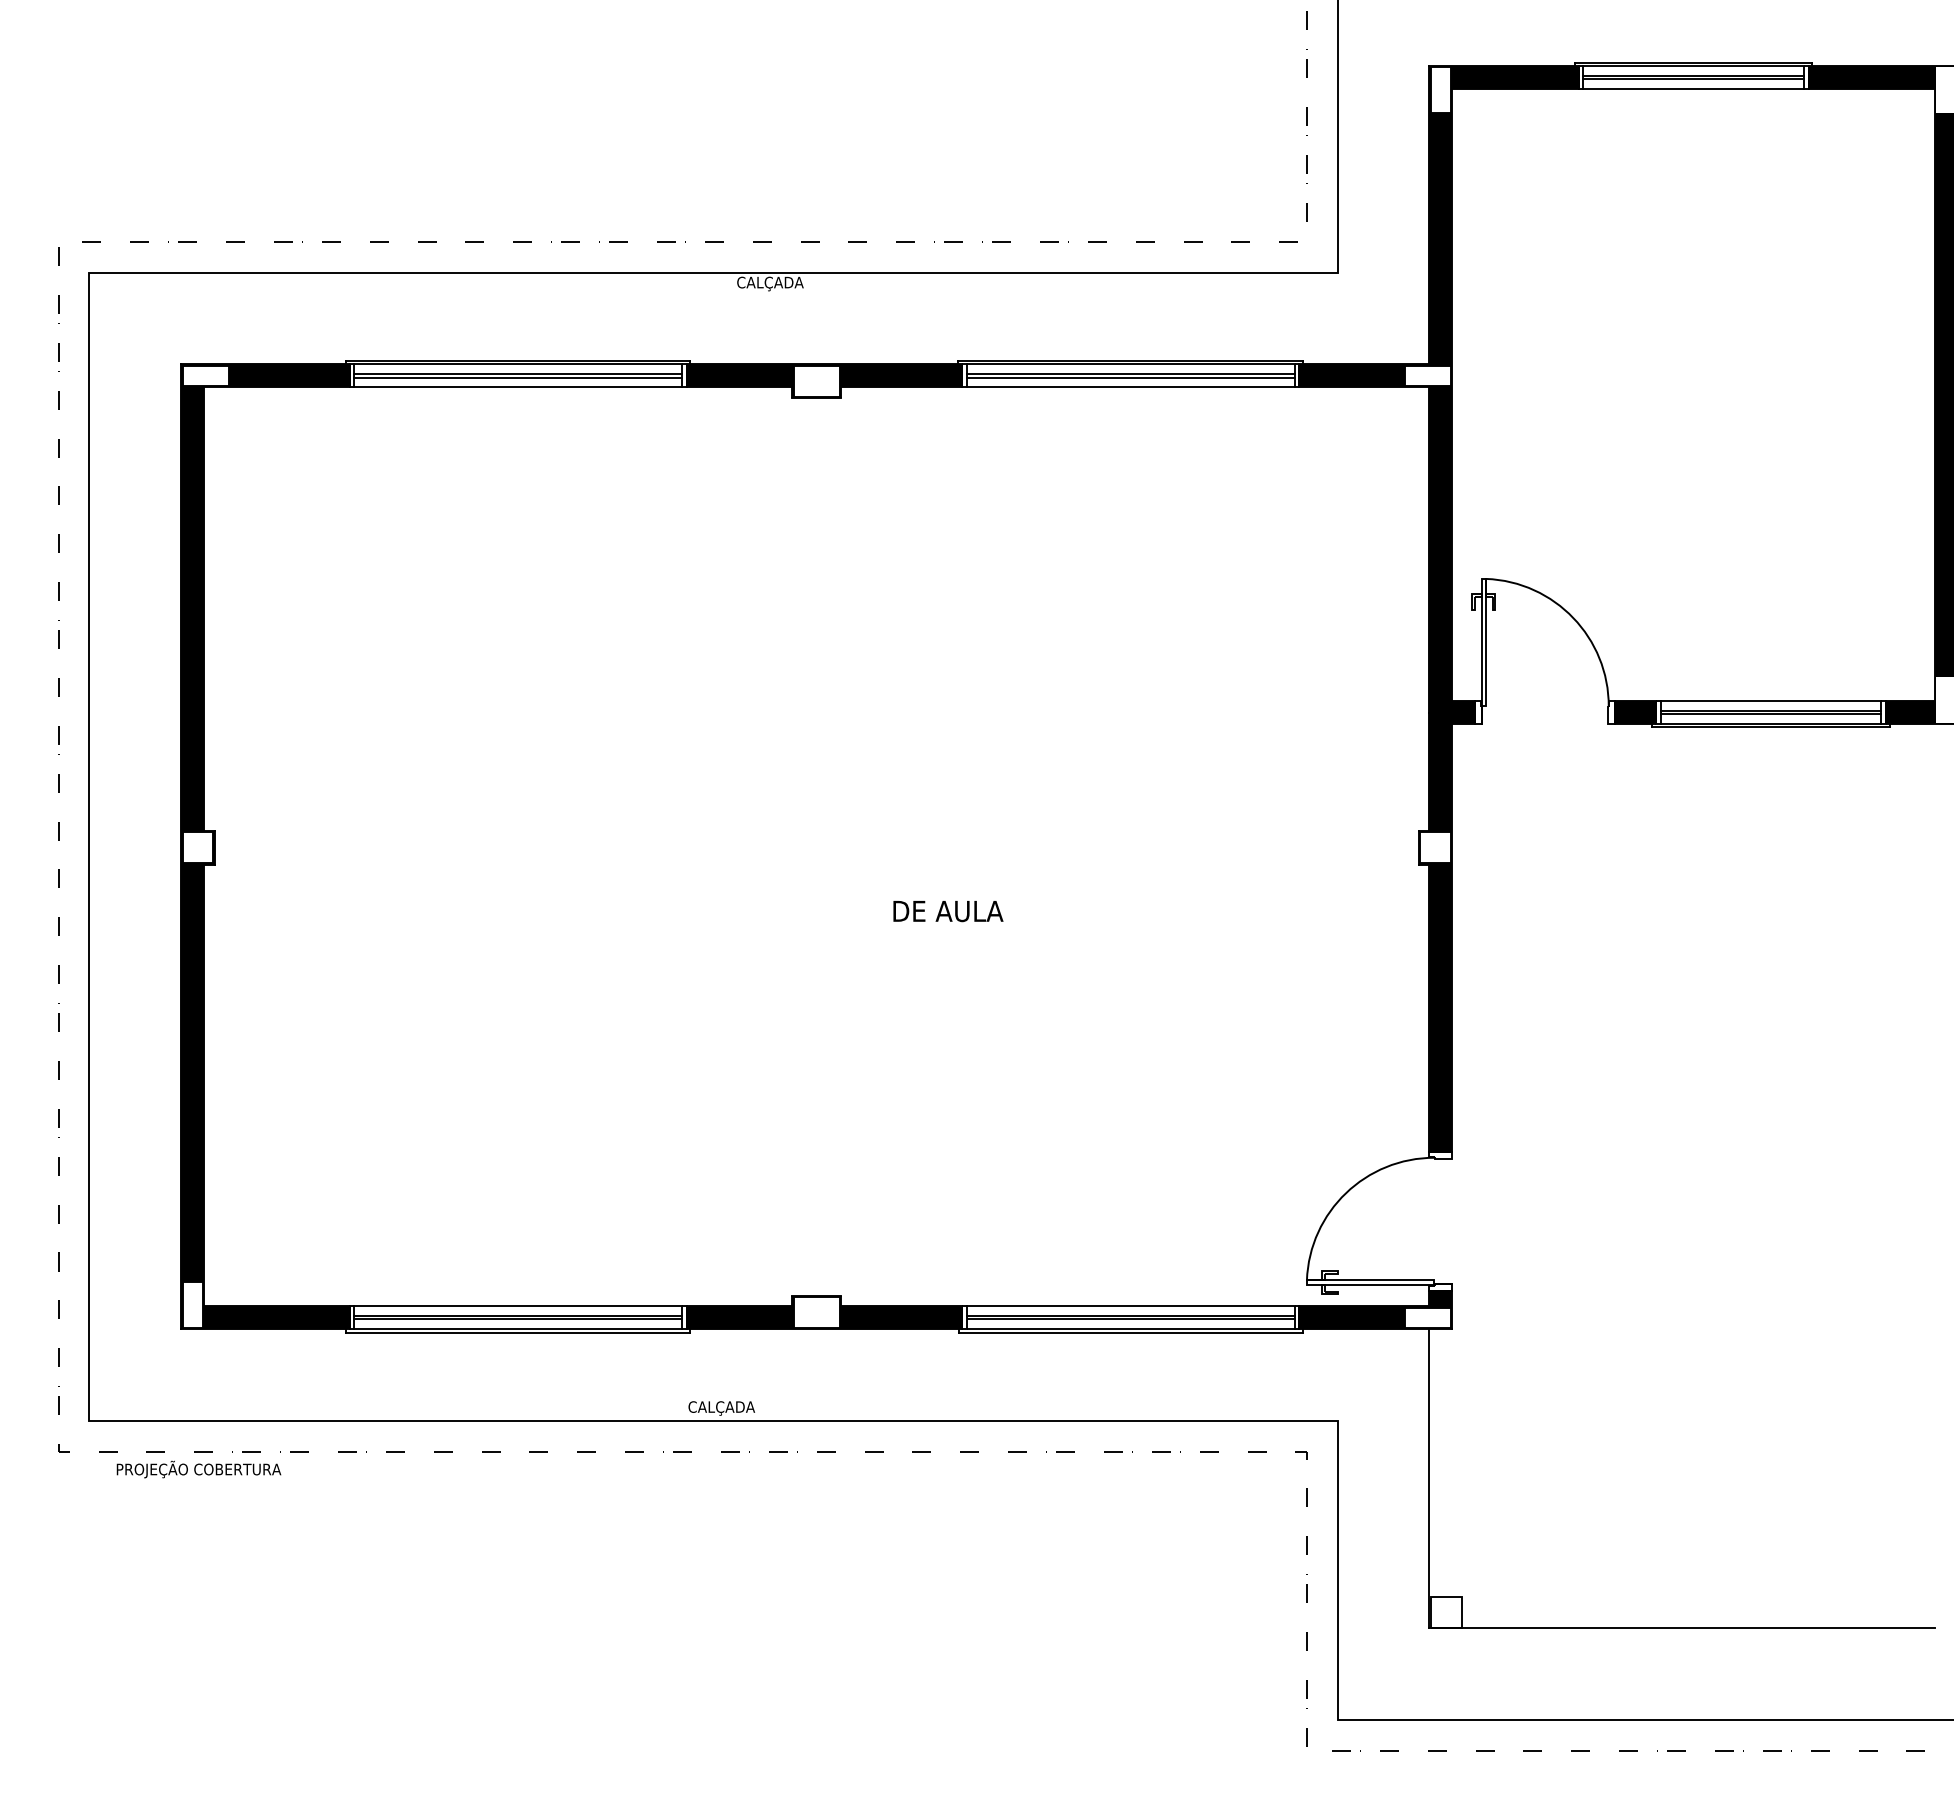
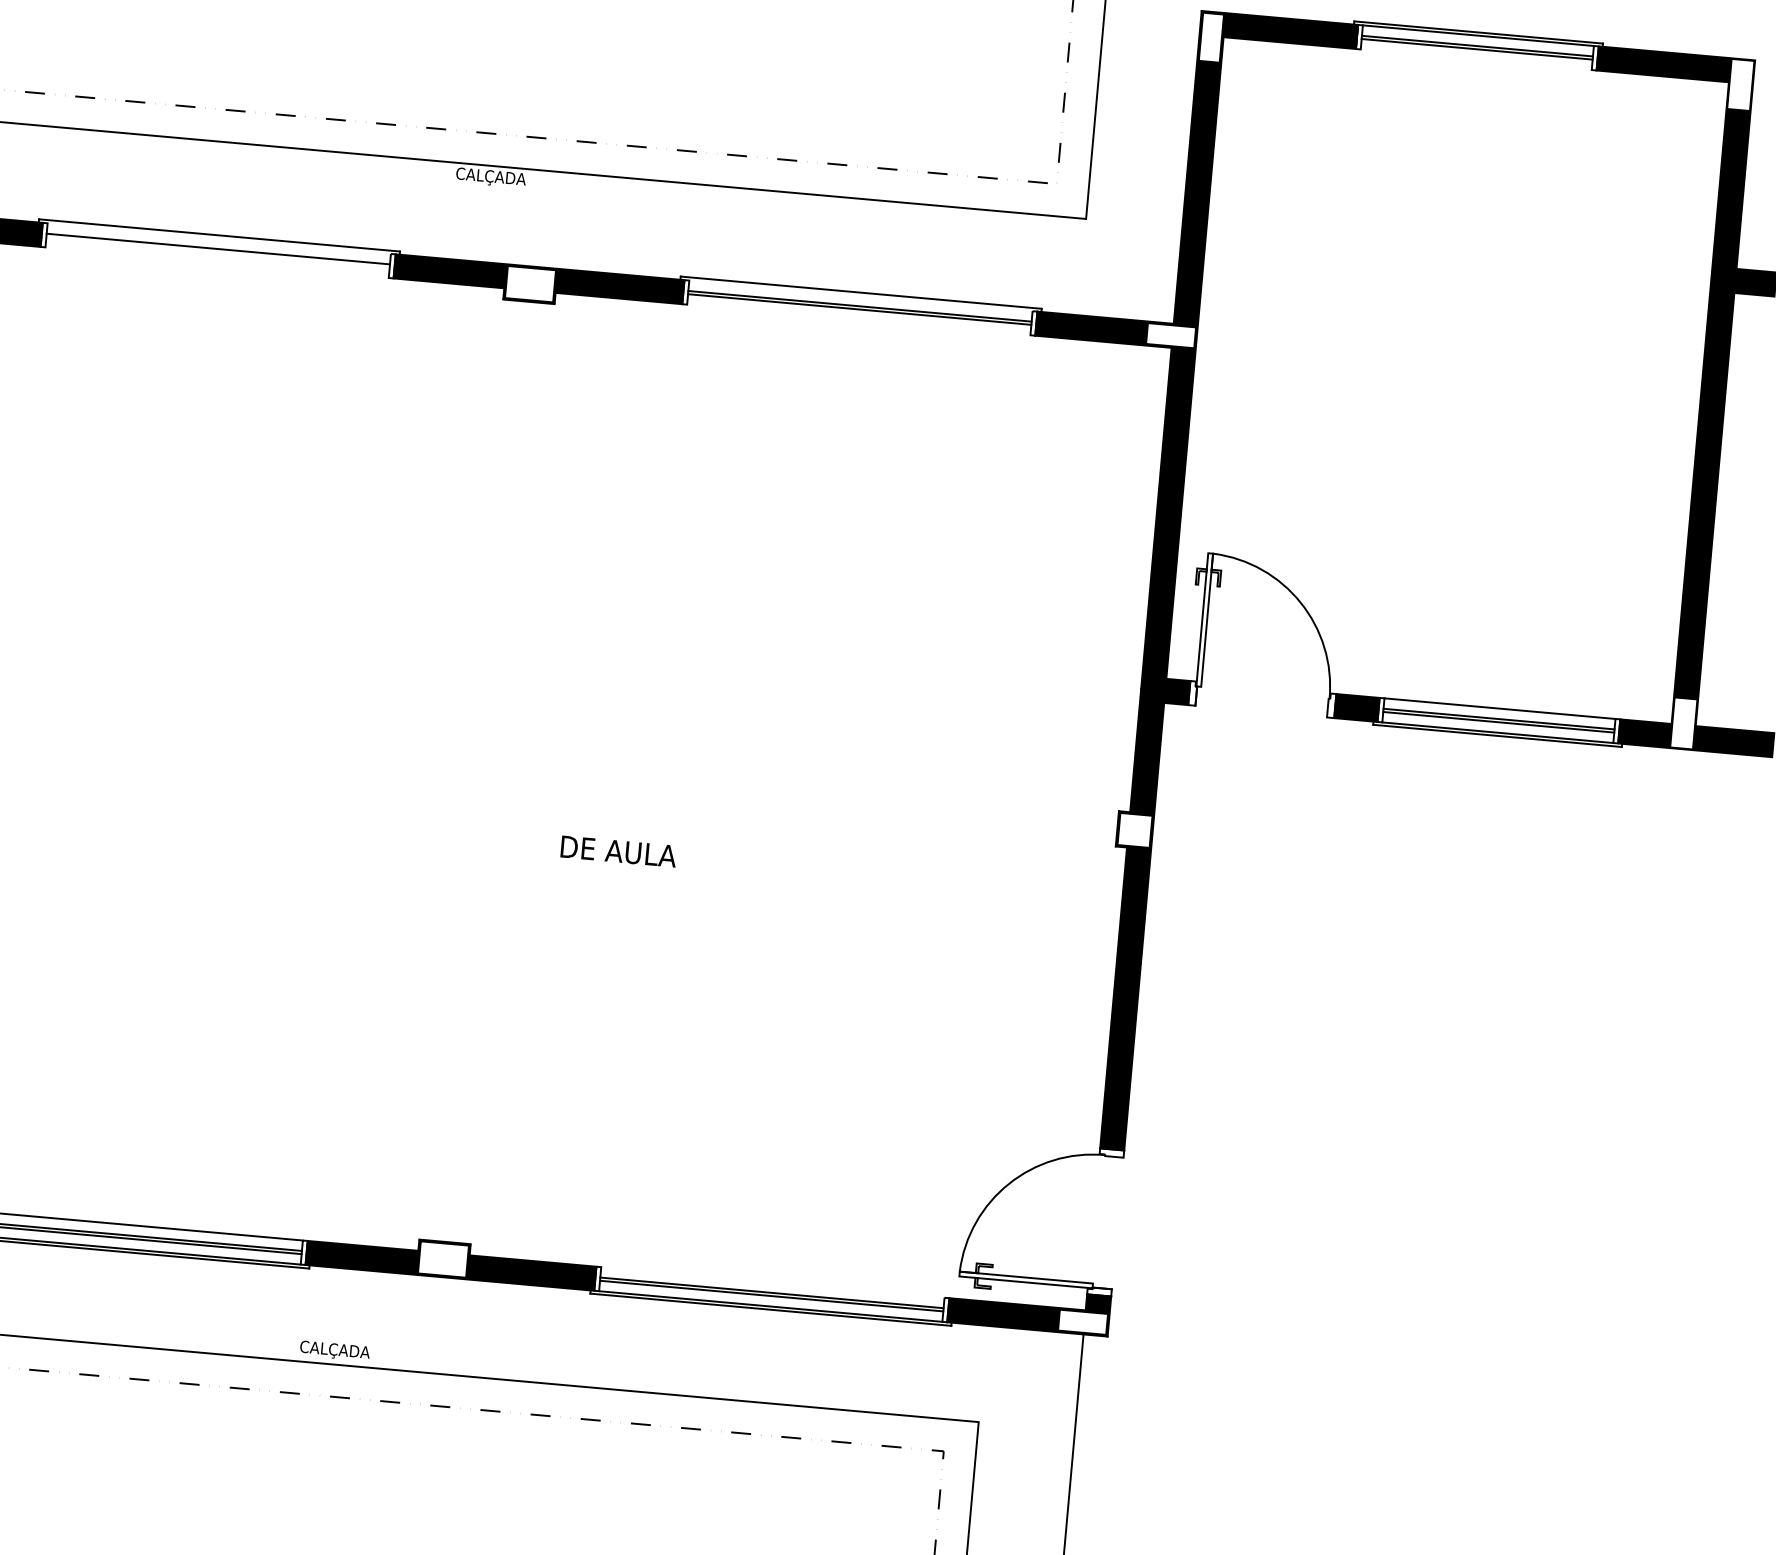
line: (1693, 88) -> (1476, 59), removed
line: (518, 364) -> (219, 238), removed
line: (1130, 364) -> (860, 295), removed
line: (518, 377) -> (218, 252), removed
line: (518, 387) -> (217, 262), removed
line: (1130, 387) -> (858, 319), removed
line: (1130, 1306) -> (772, 1282), removed

